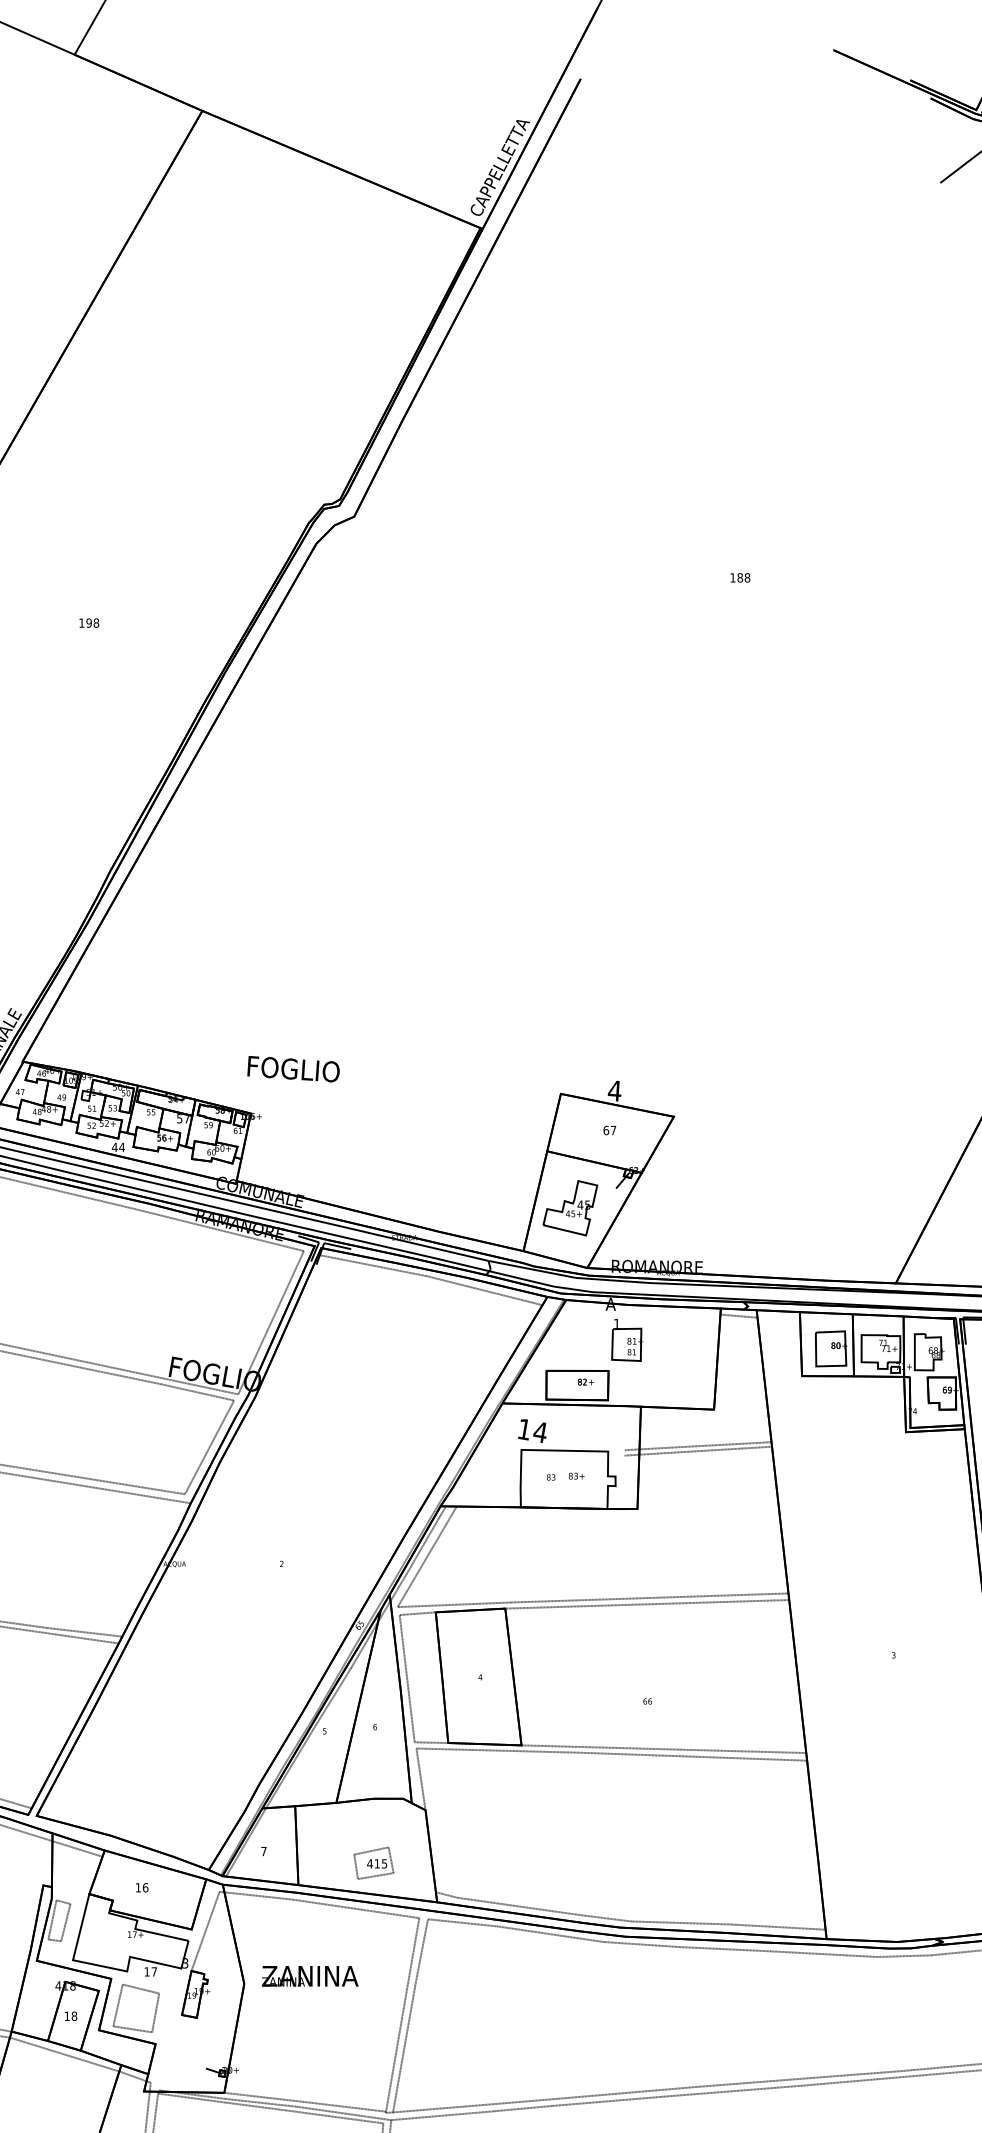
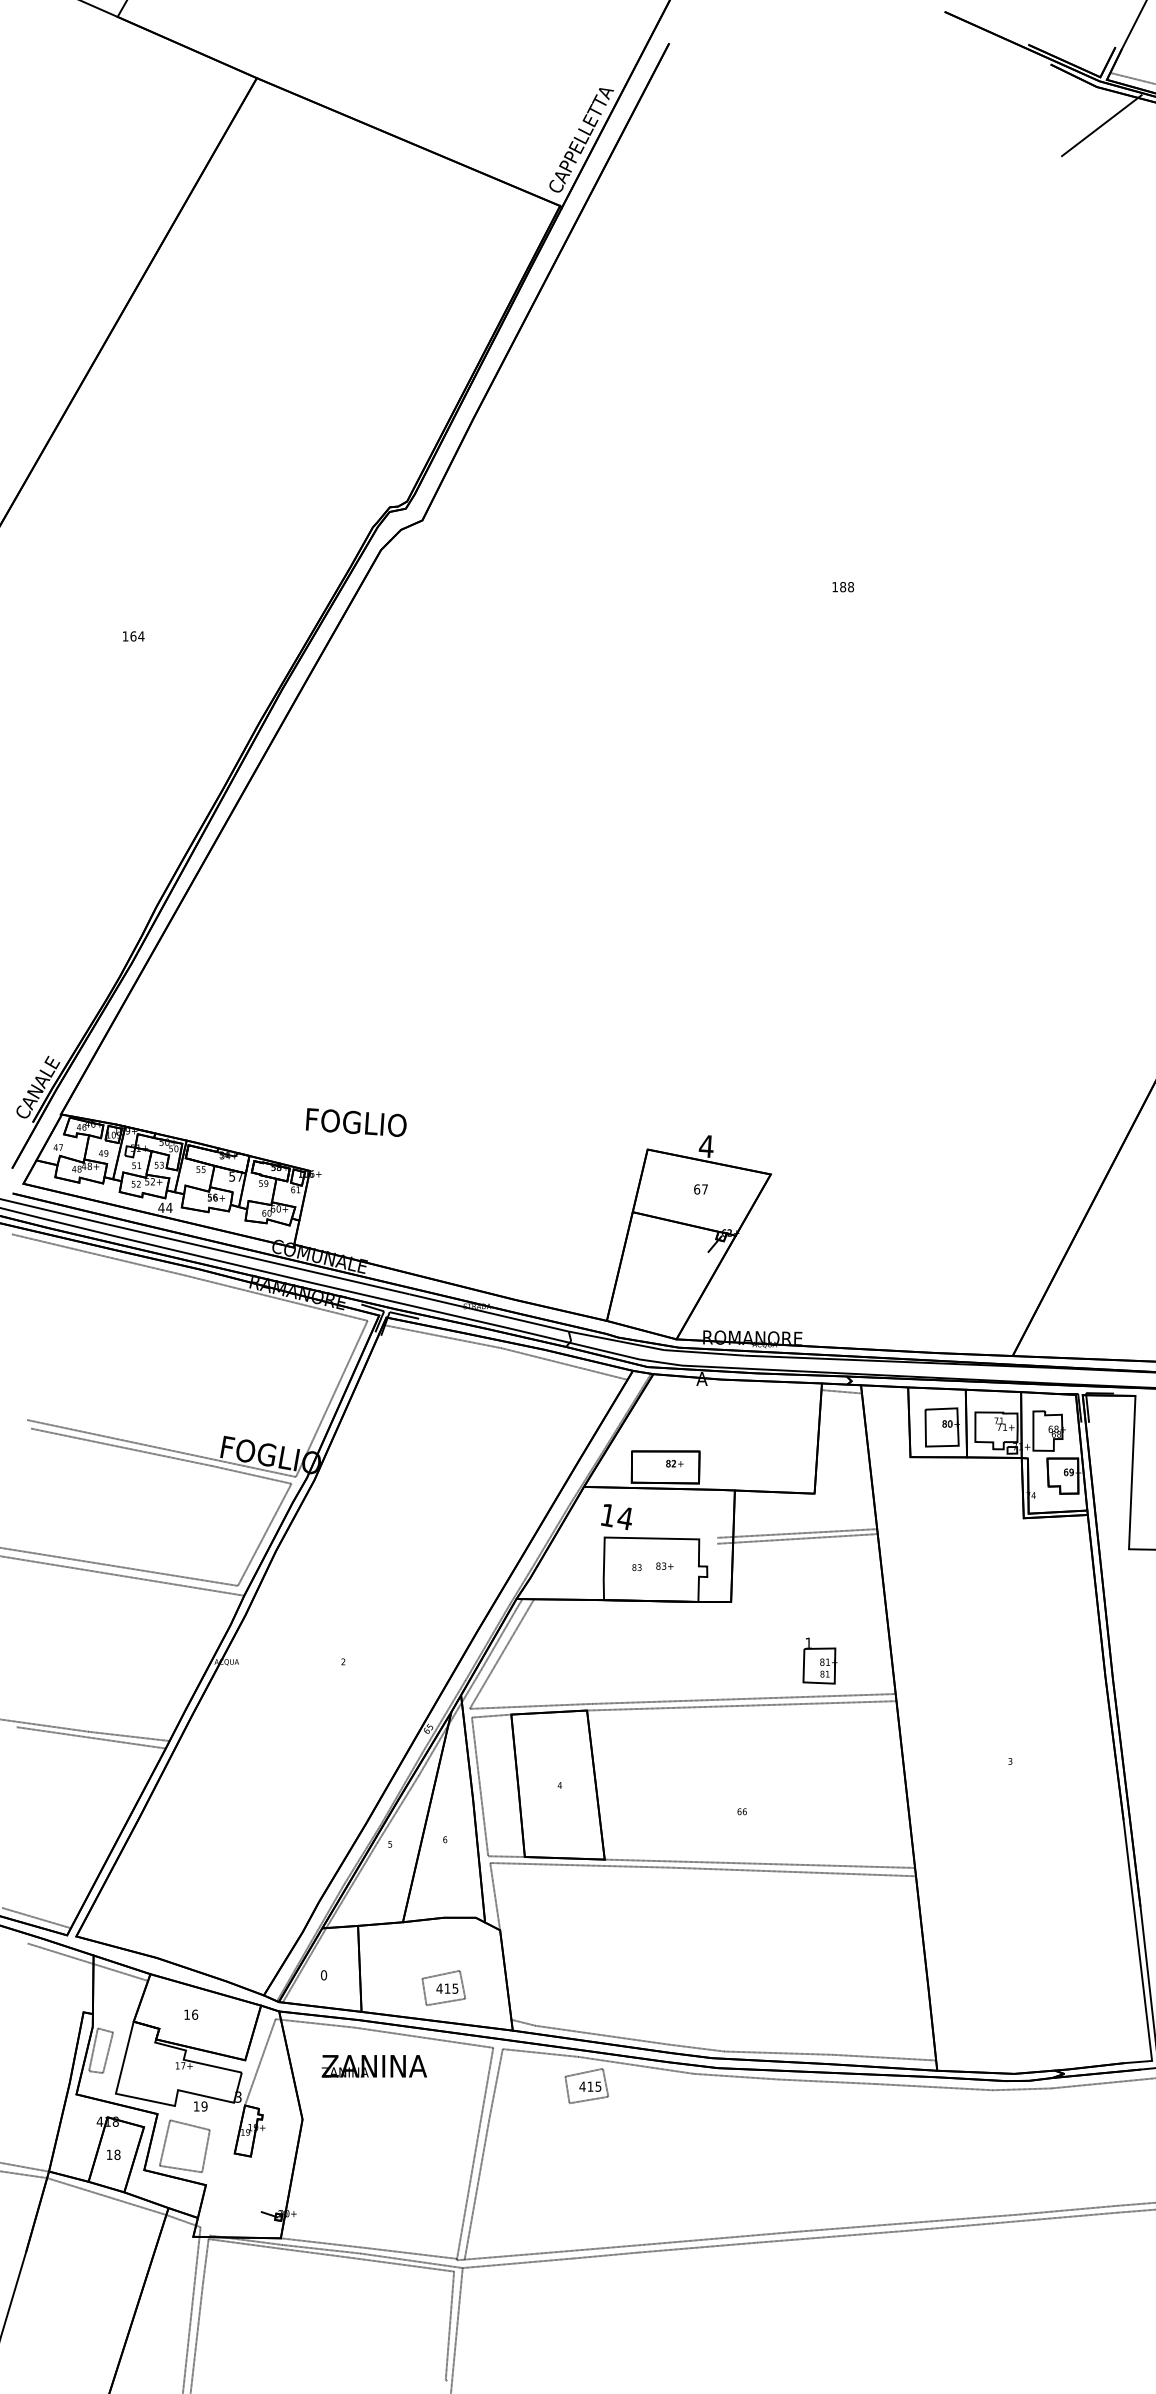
text: (92, 623) -> (137, 636), 198 -> 164
part: (569, 1207) -> (657, 1273), removed
part: (626, 1339) -> (819, 1660), moved
text: (264, 1851) -> (324, 1975), 7 -> 0
part: (504, 1952) -> (586, 2085), added
text: (154, 1971) -> (204, 2106), 17 -> 19
text: (310, 1976) -> (374, 2066), moved

